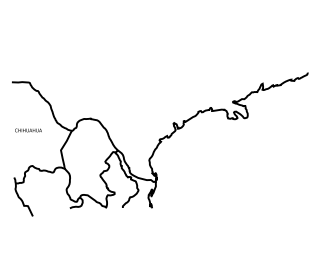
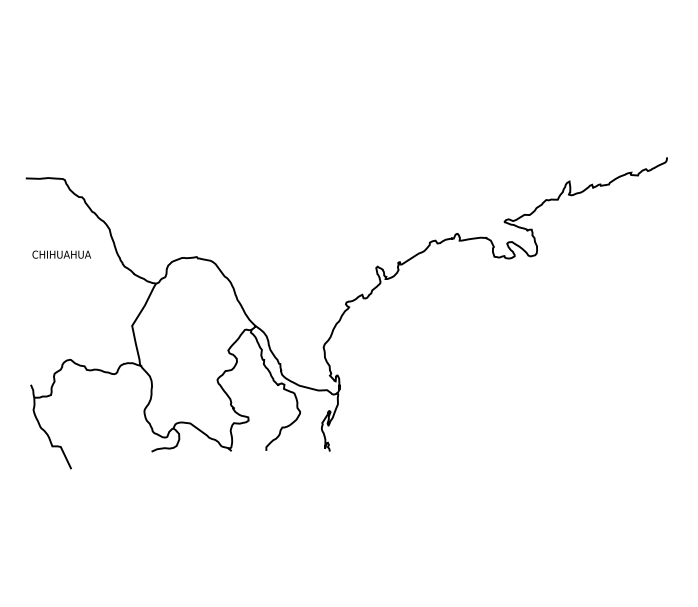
text: (28, 130) -> (61, 254), moved

